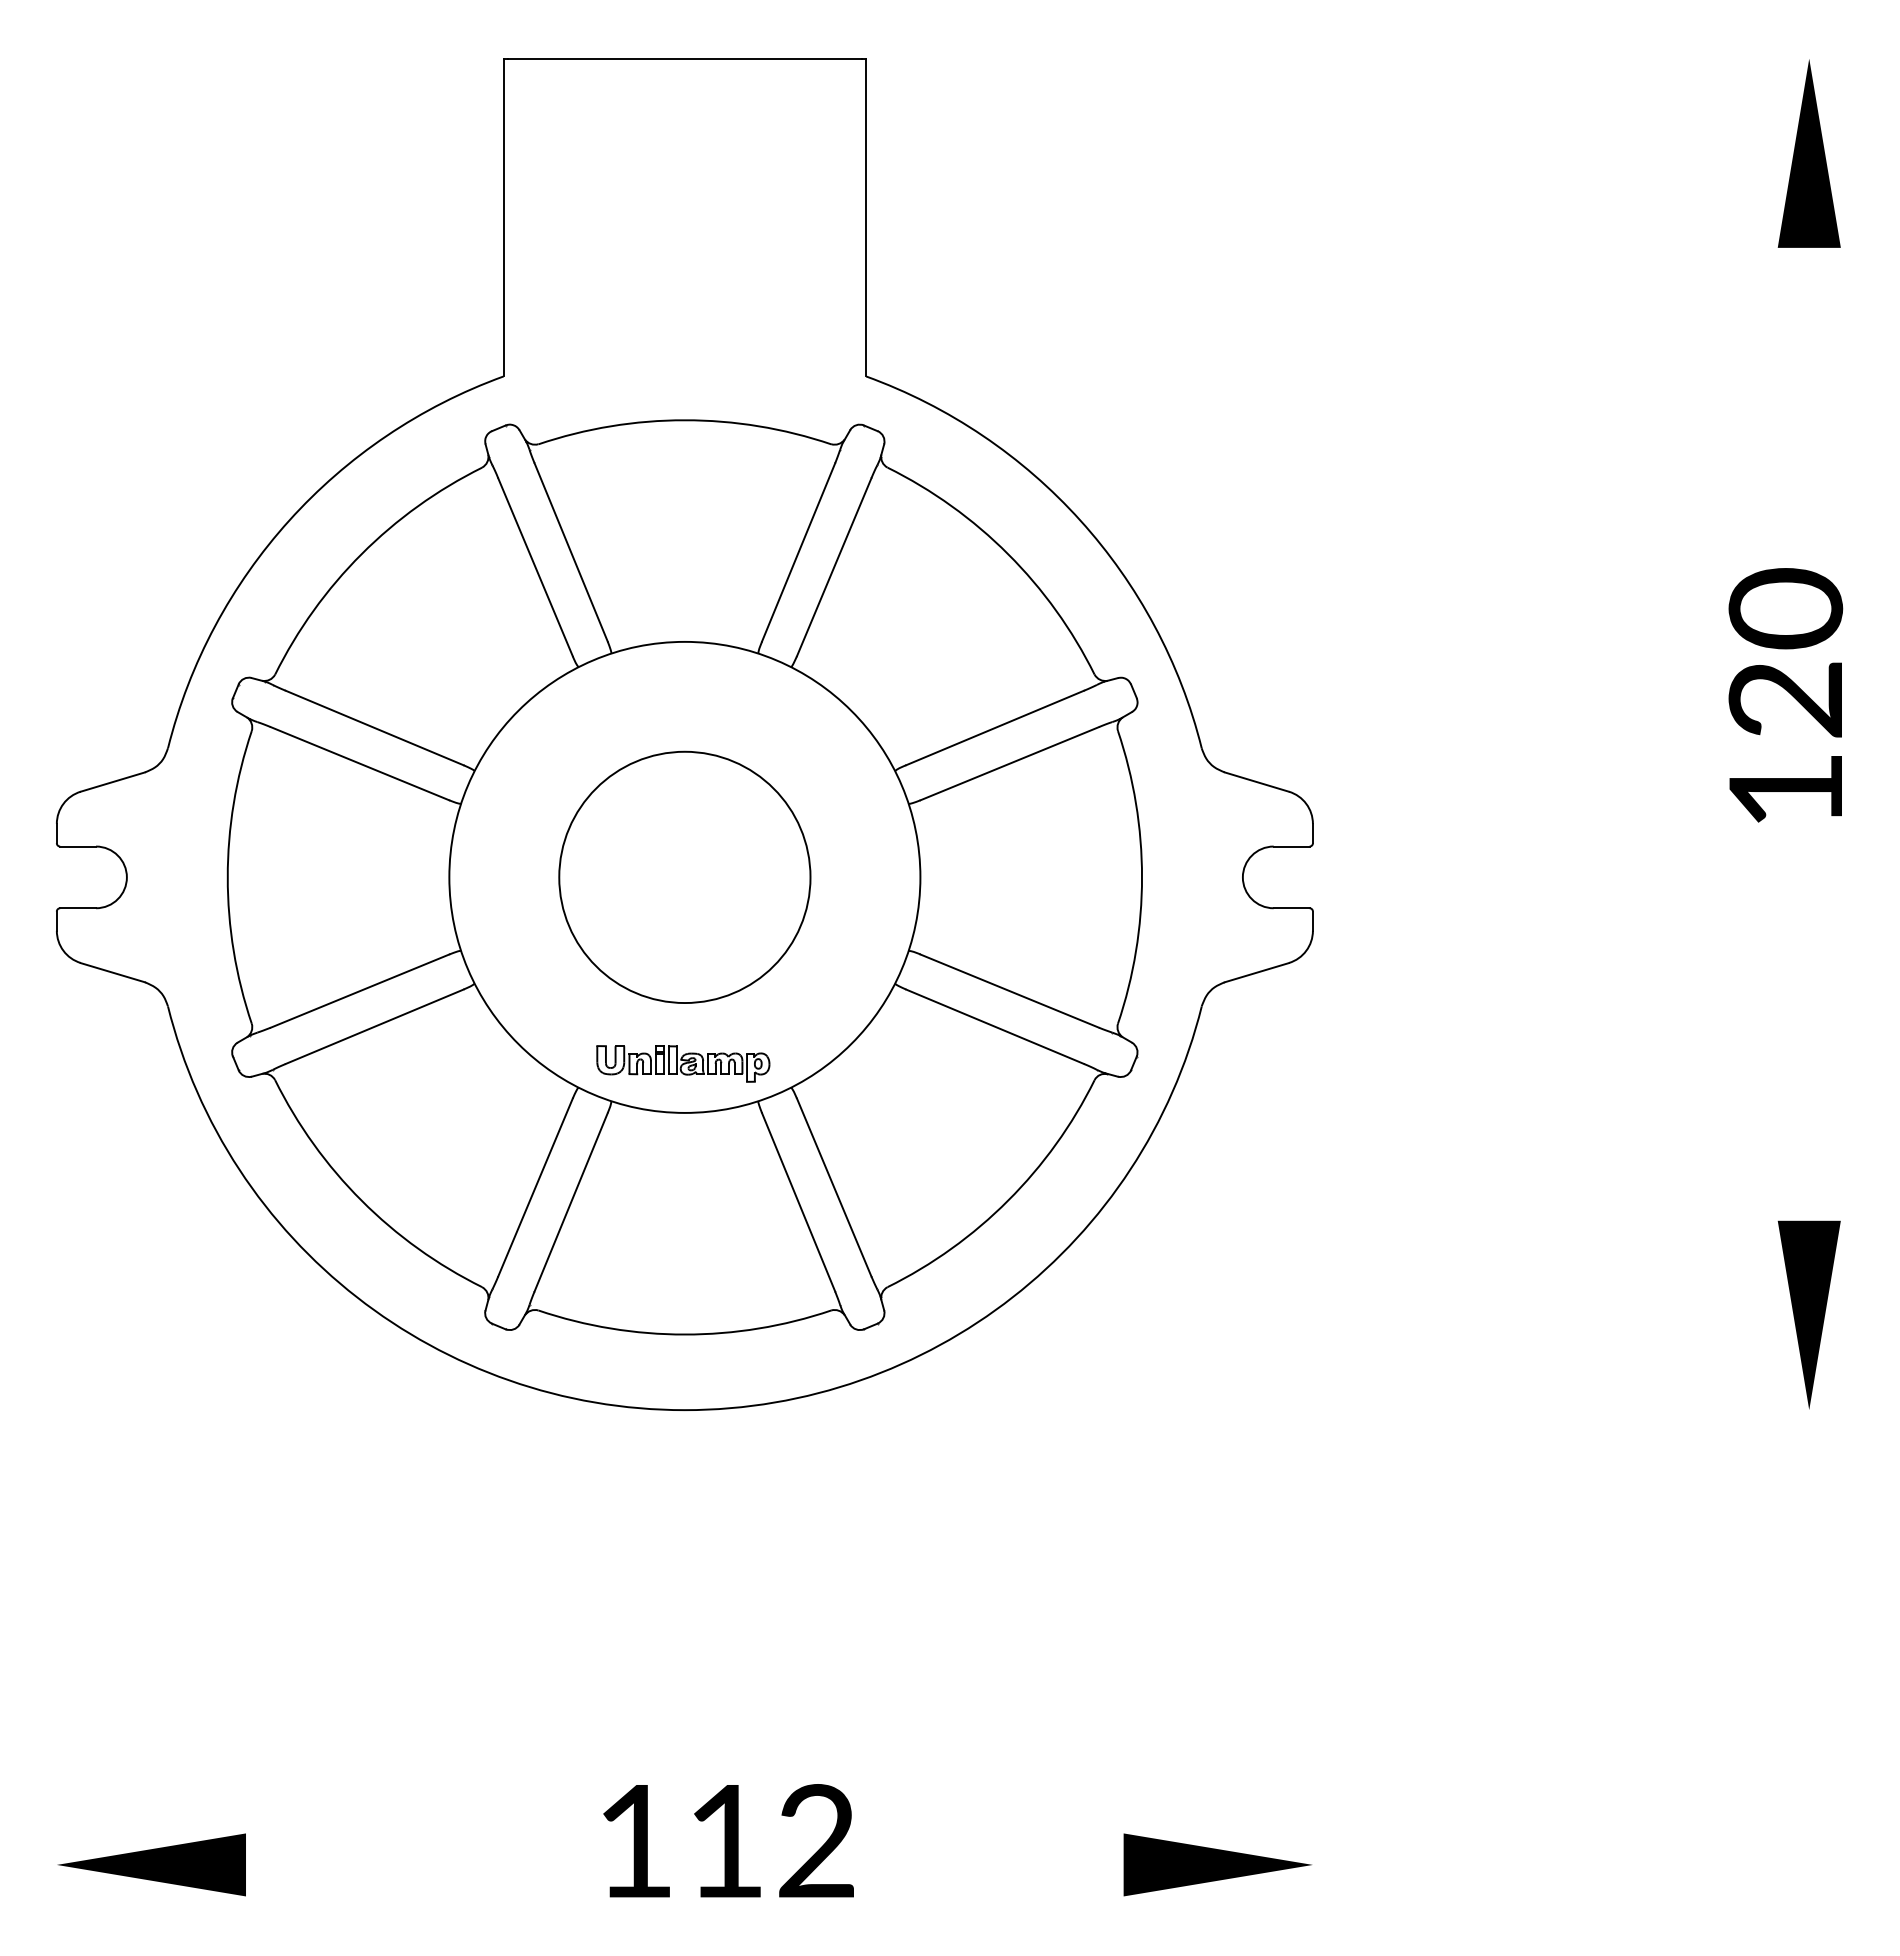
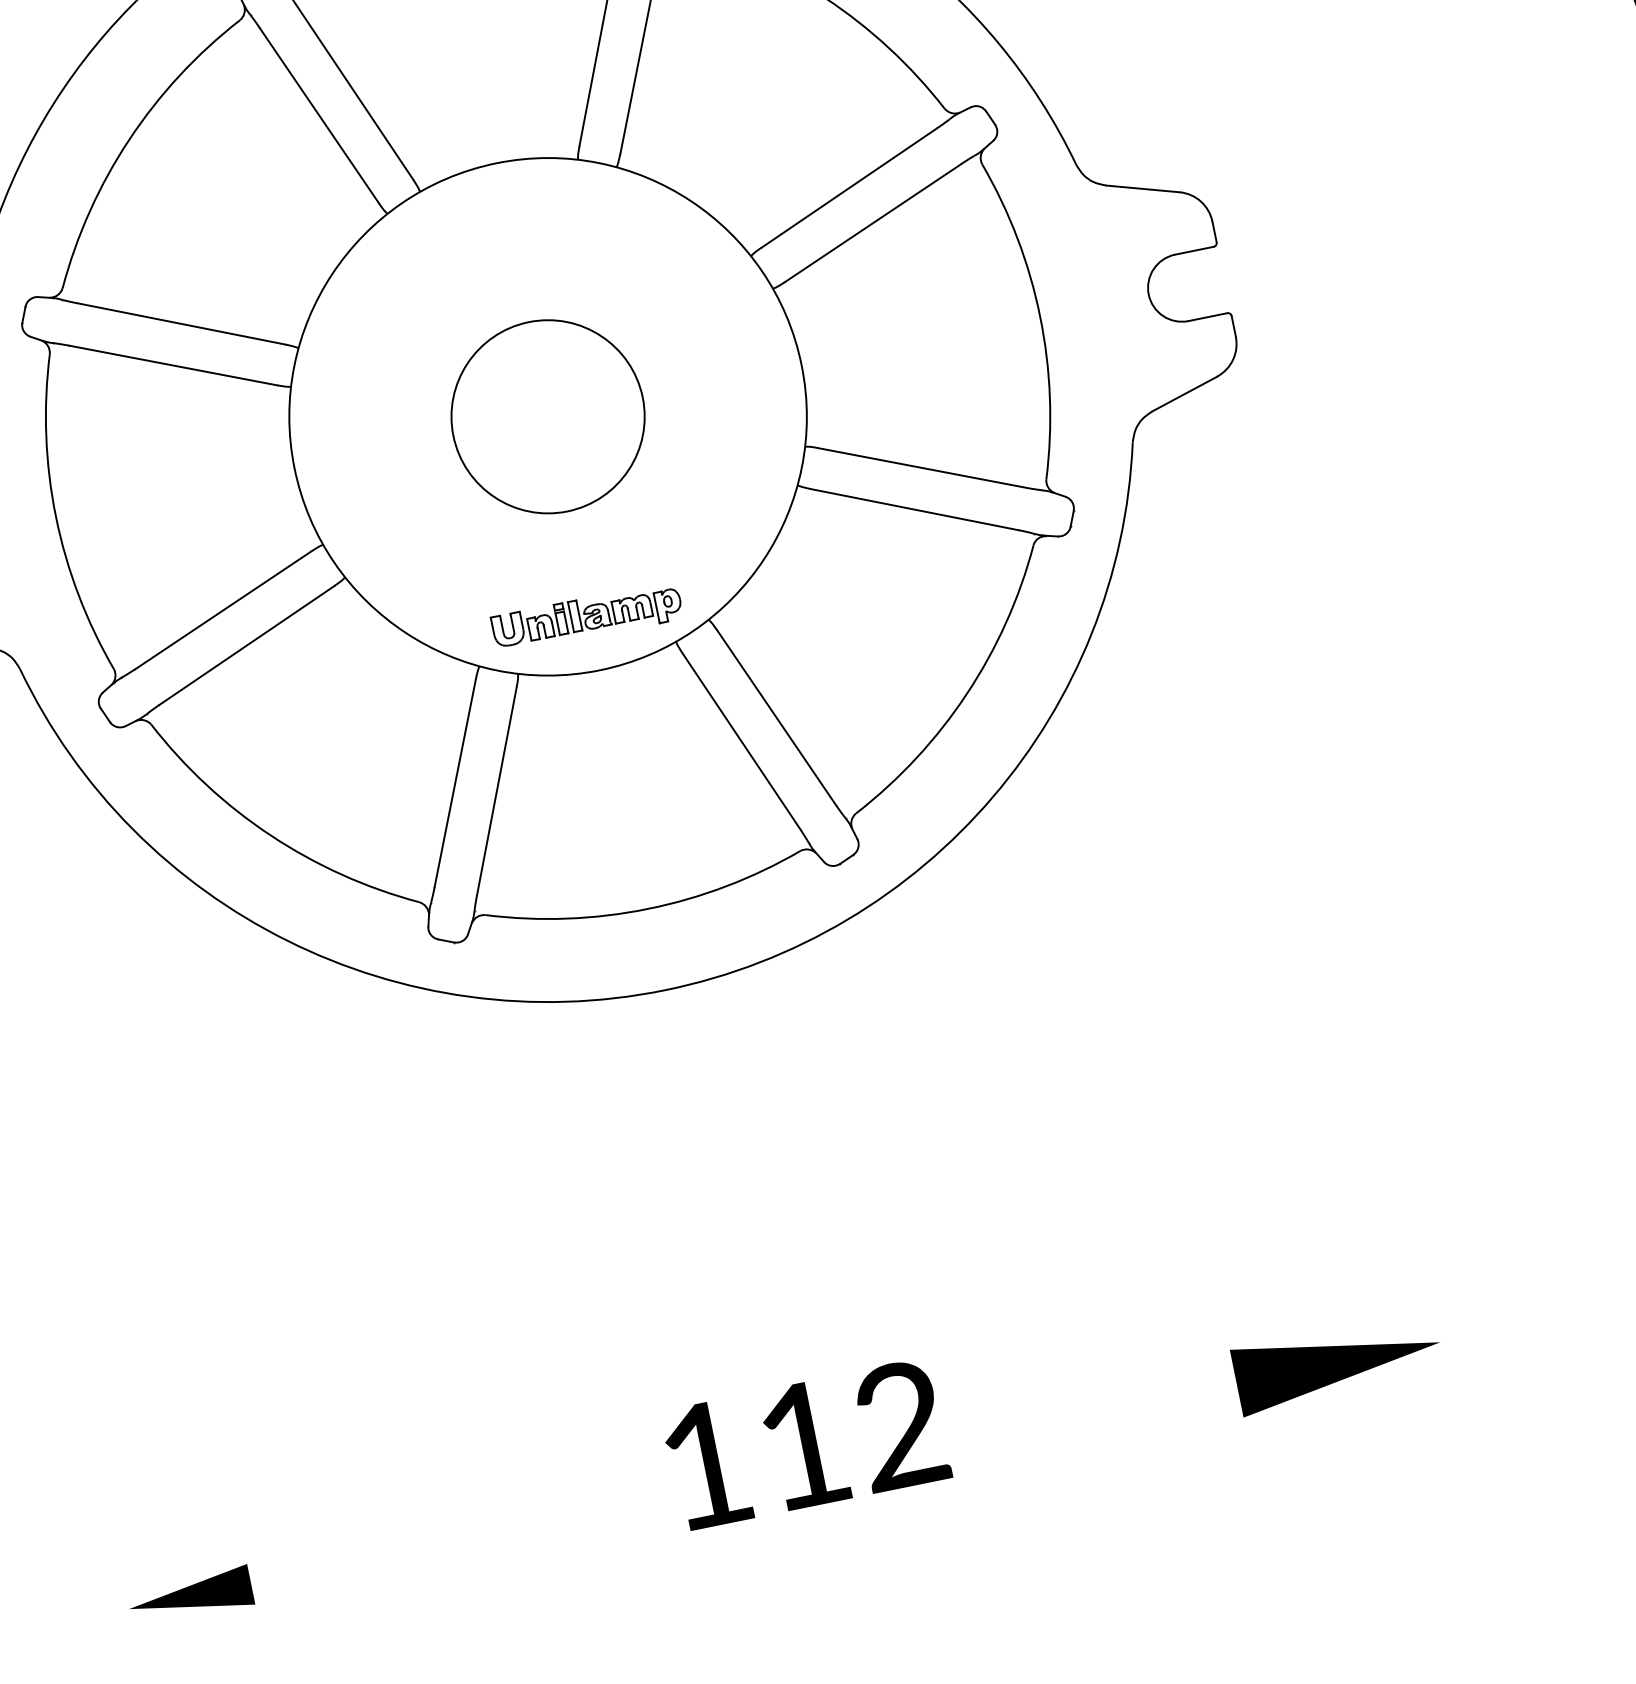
circle: (684, 877) -> (547, 417), size x0.7
part: (151, 1864) -> (190, 1596), size x0.6

